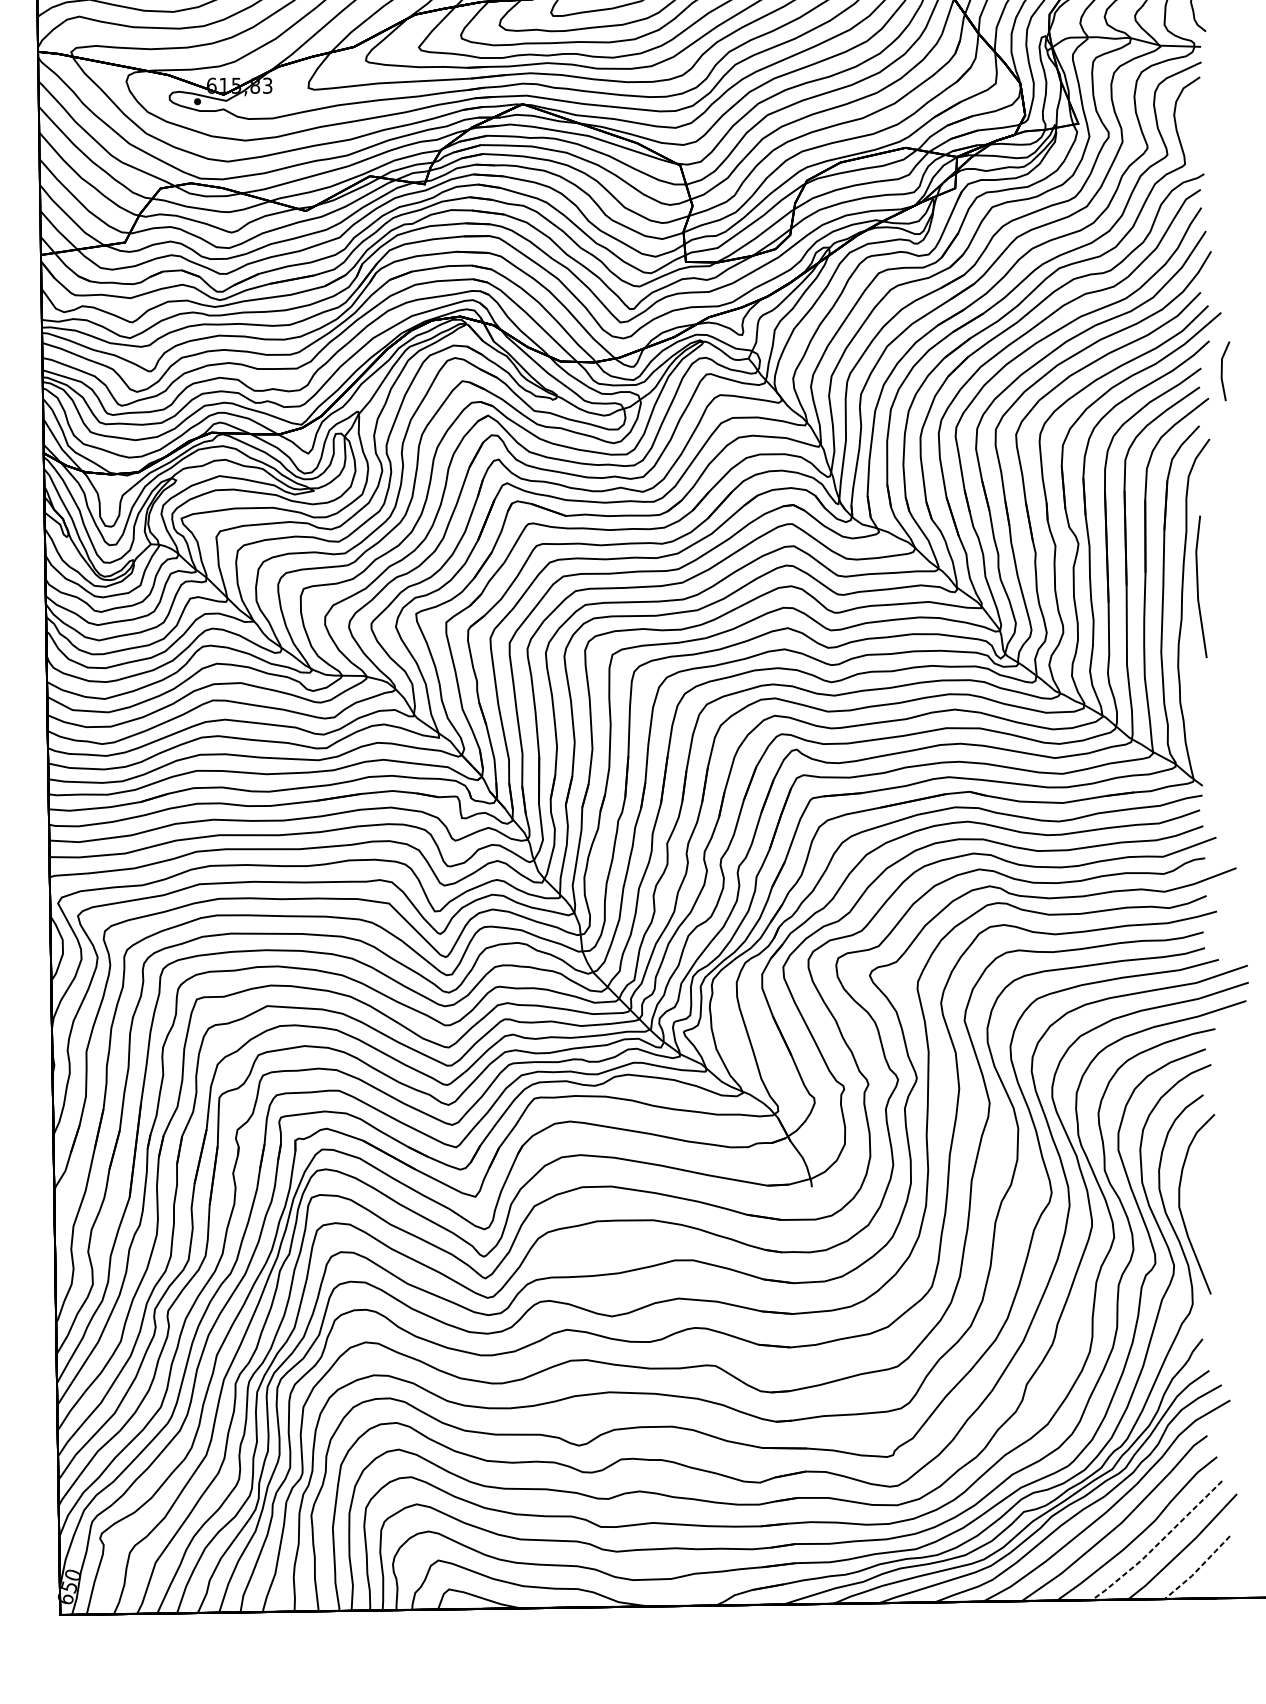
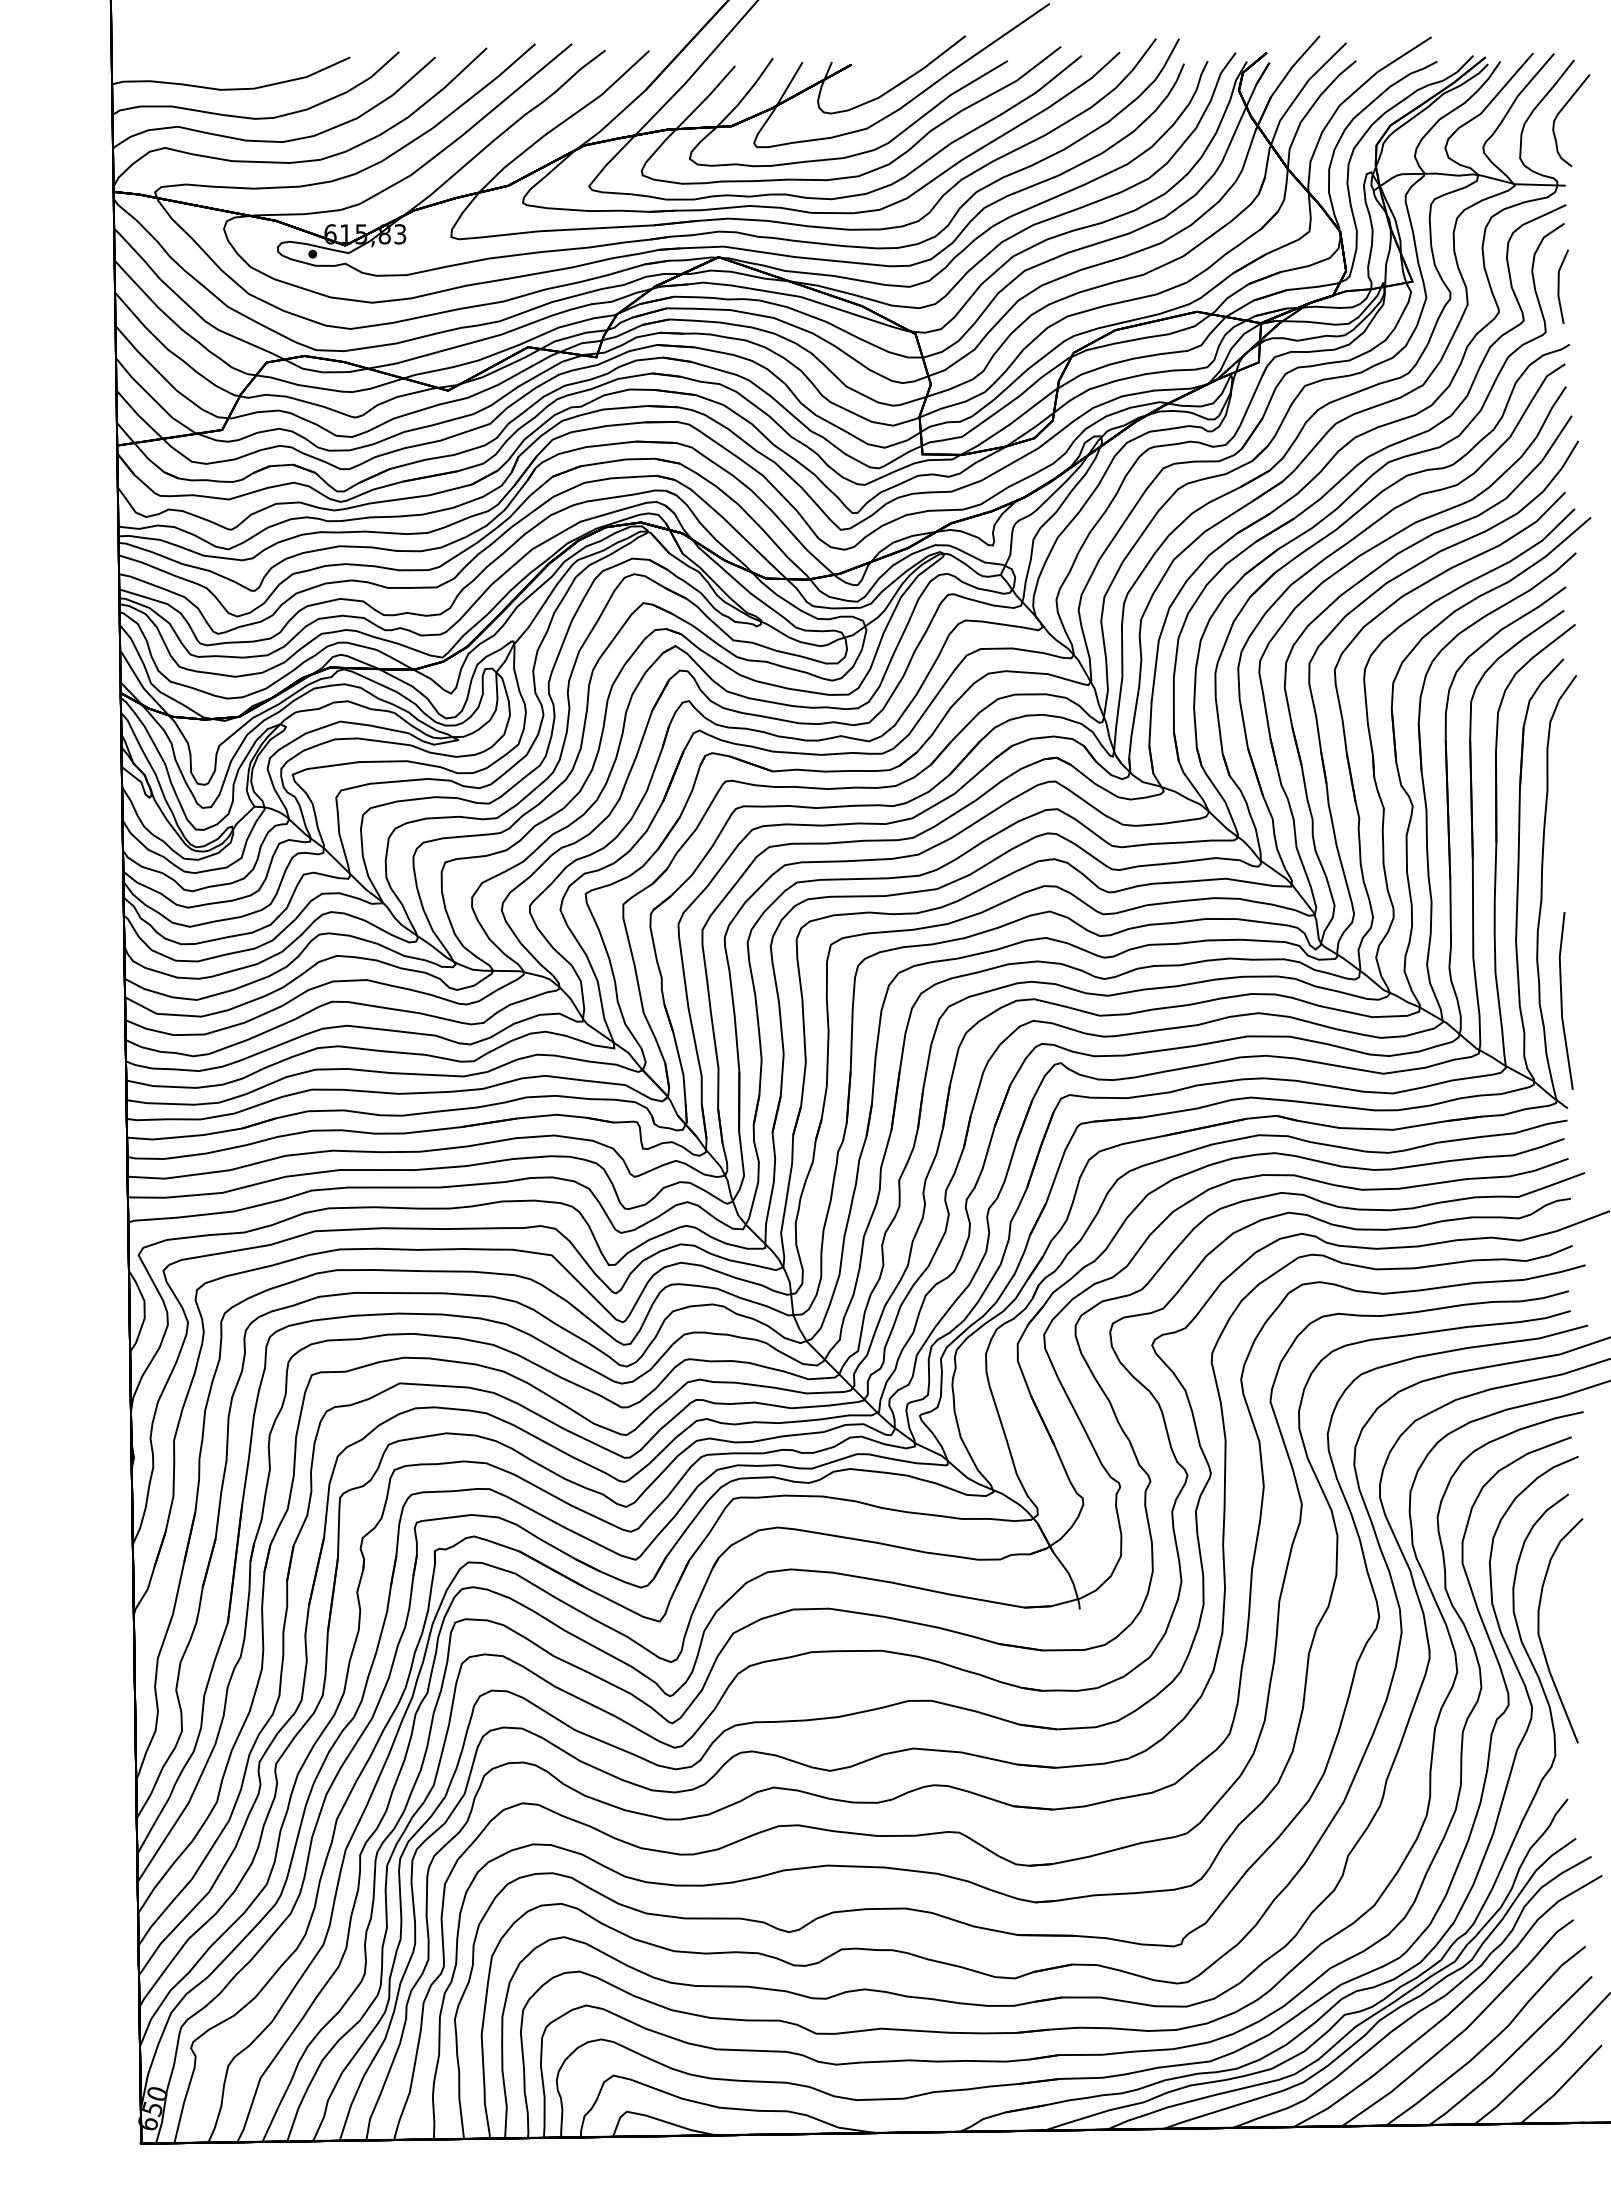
line: (1222, 371) -> (1559, 286), moved
line: (1198, 586) -> (1562, 1000), moved
line: (1157, 1544) -> (1511, 2055), dashed -> solid
line: (1197, 1570) -> (1561, 2087), dashed -> solid

